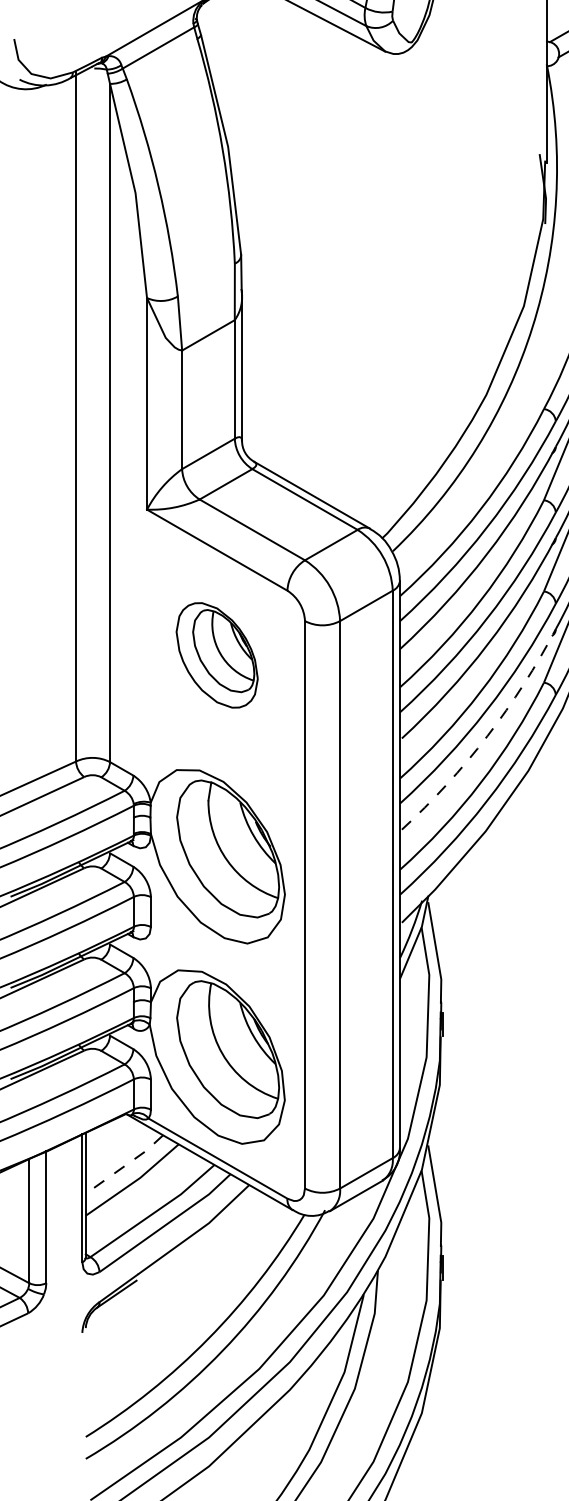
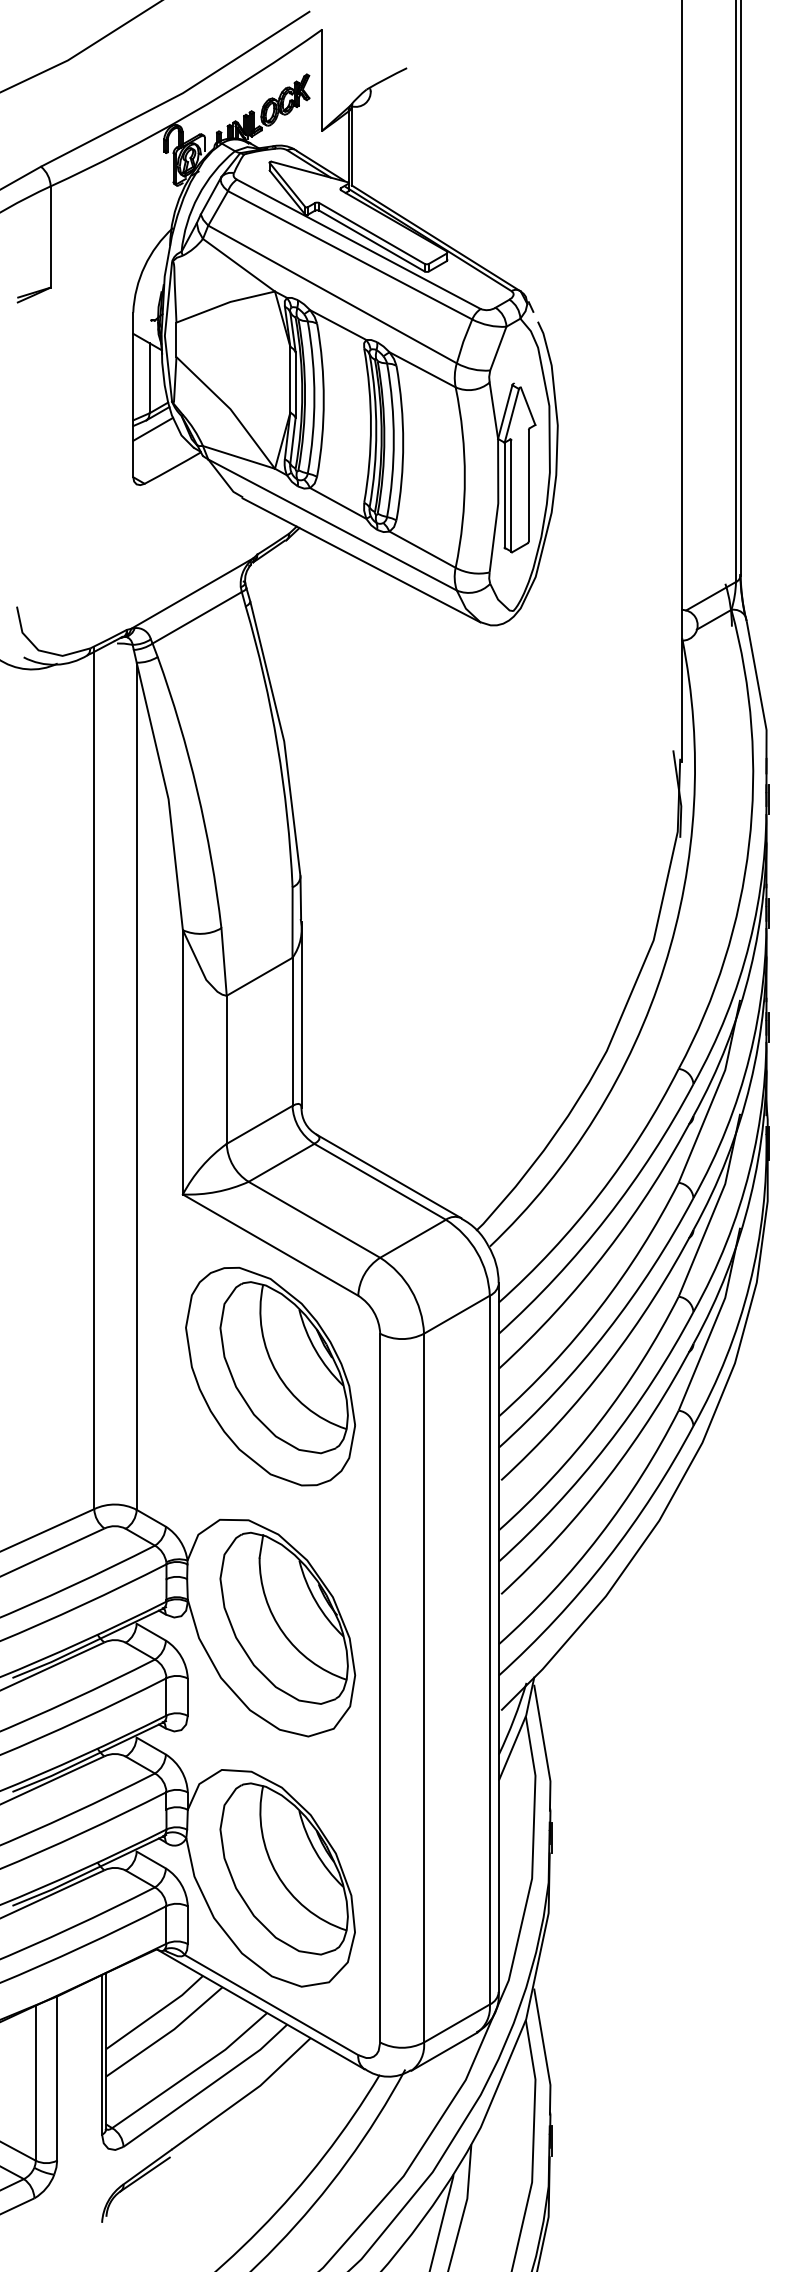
part: (217, 655) -> (270, 1376), size x1.67
arc: (487, 736) -> (608, 1477), dashed -> solid
line: (125, 1165) -> (156, 2013), dashed -> solid

